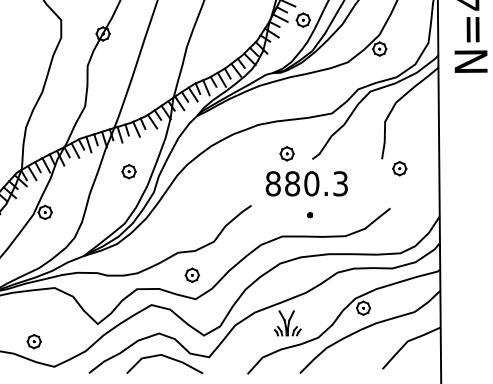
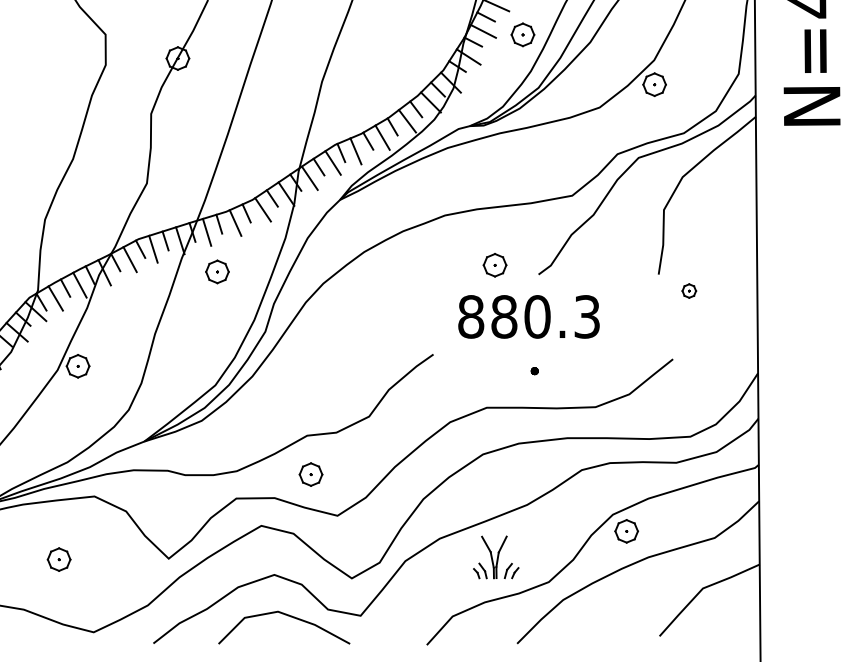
part: (399, 168) -> (688, 290), size x0.6
part: (128, 171) -> (216, 271), moved
part: (191, 274) -> (309, 473), moved
part: (33, 341) -> (57, 559), moved

